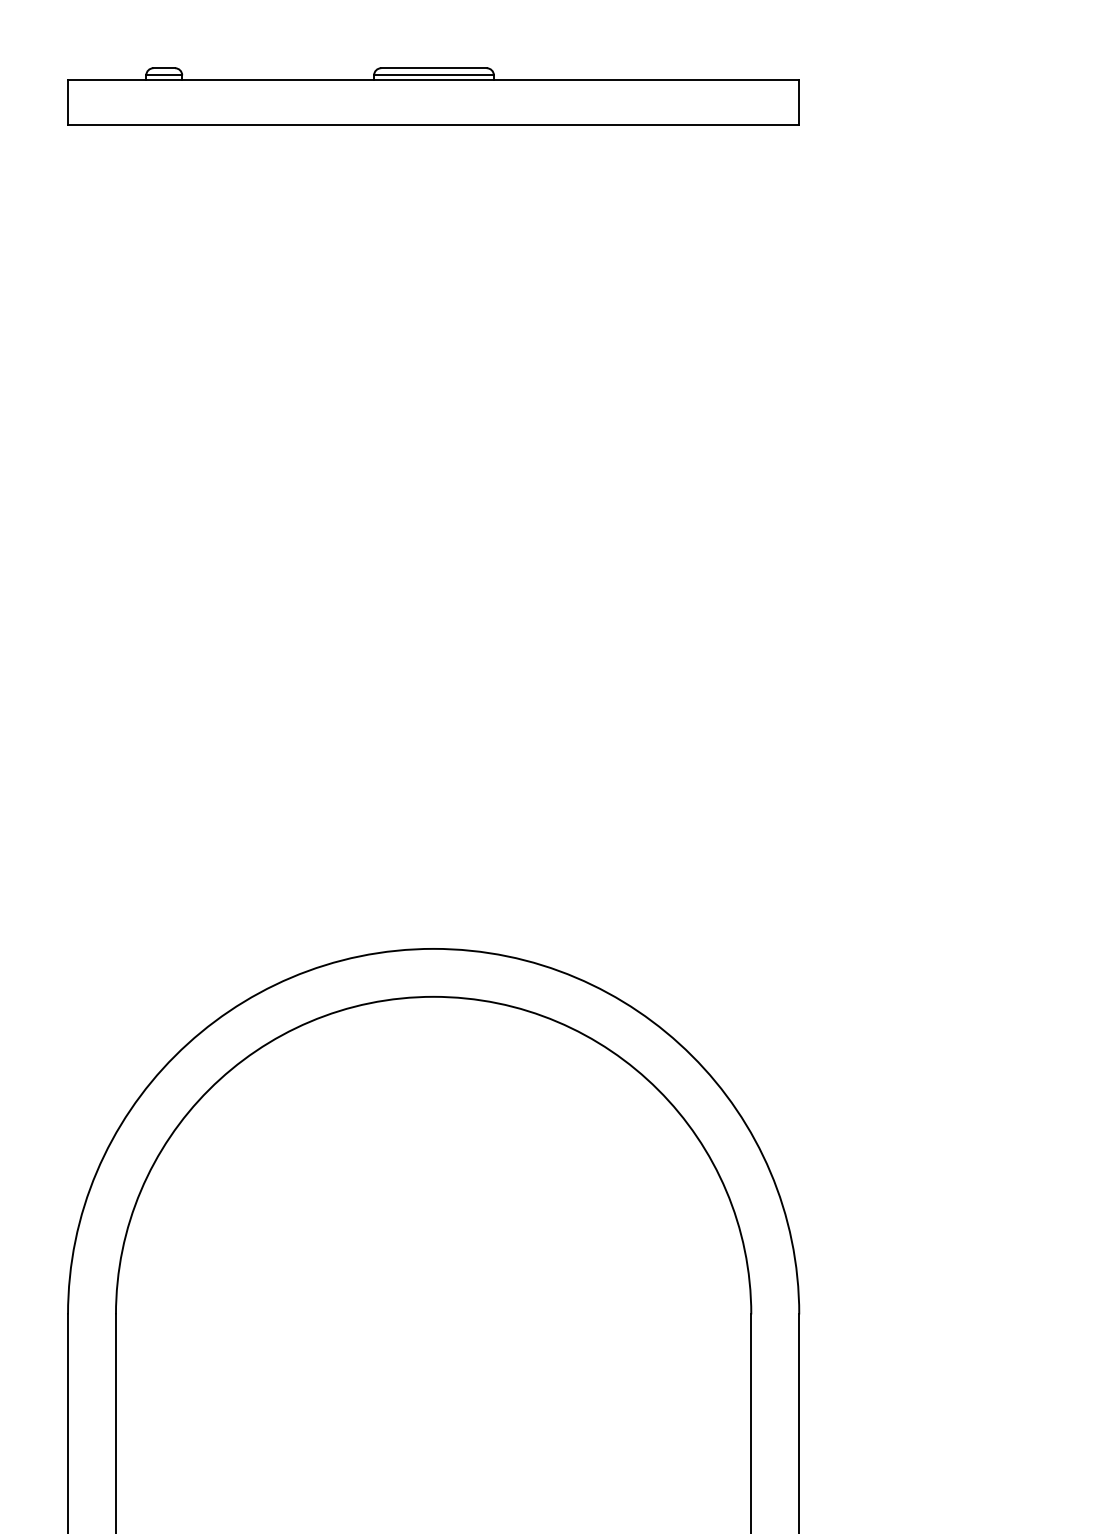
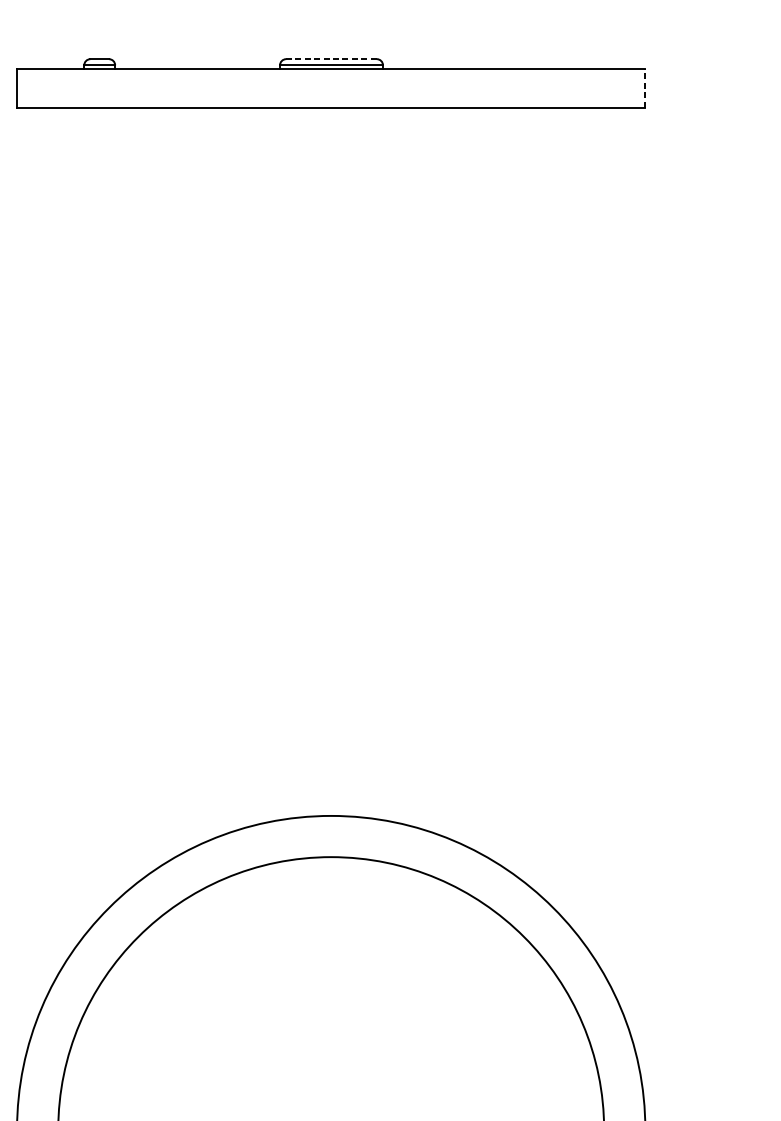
line: (434, 68) -> (331, 59), solid -> dashed
line: (799, 101) -> (645, 87), solid -> dashed

